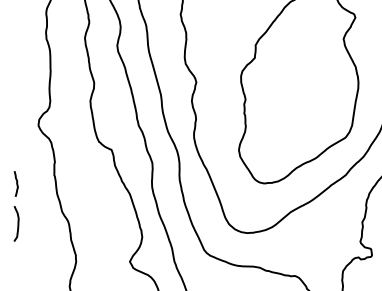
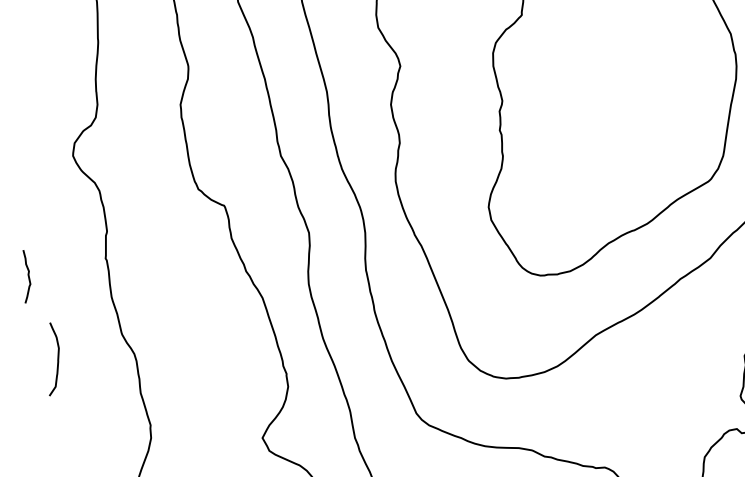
curve: (17, 223) -> (56, 358), moved

